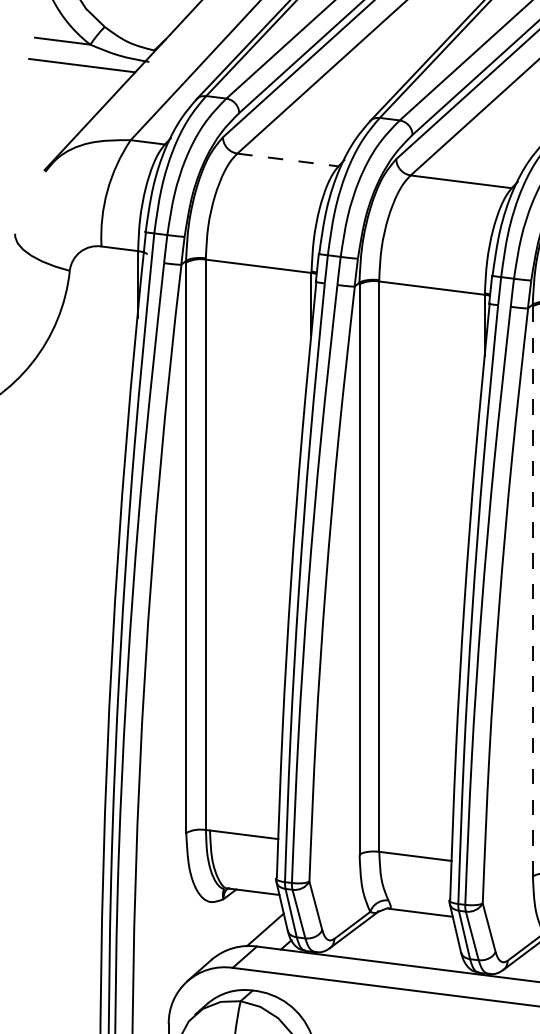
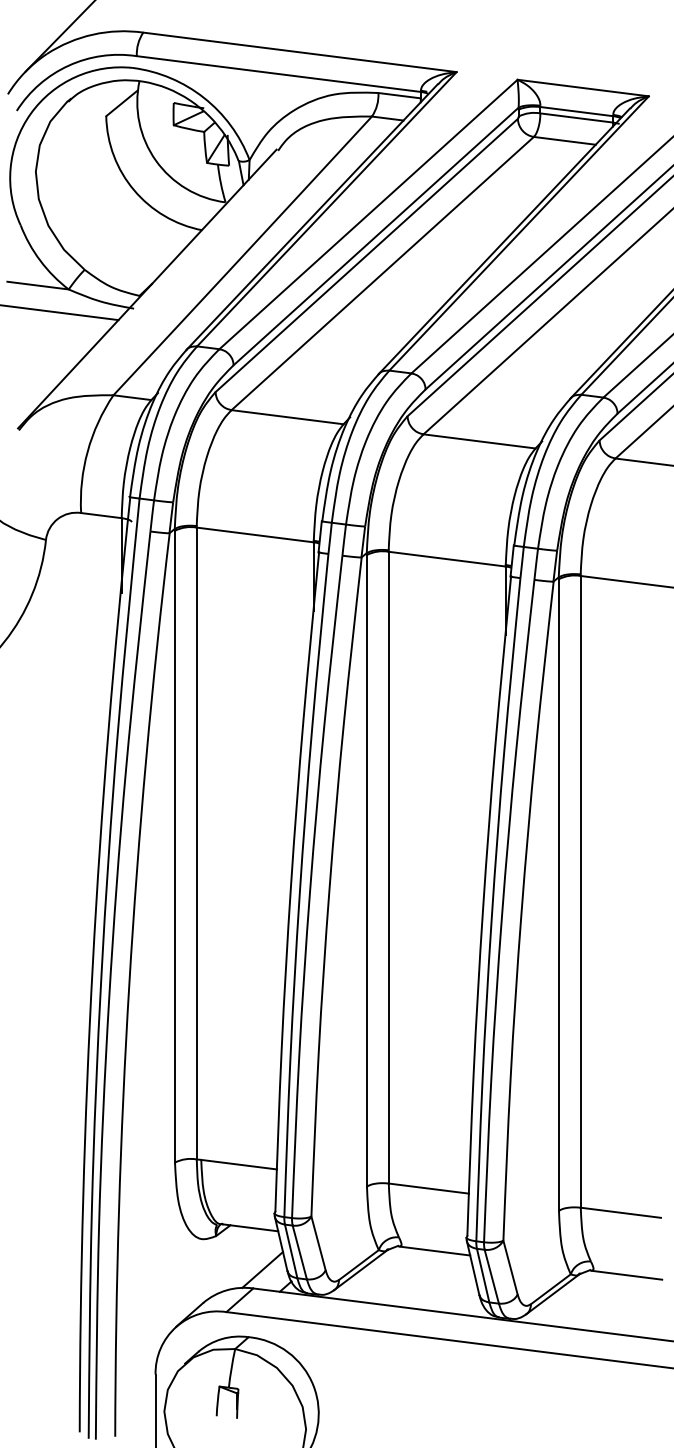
line: (288, 160) -> (288, 417), dashed -> solid
line: (532, 591) -> (558, 895), dashed -> solid

